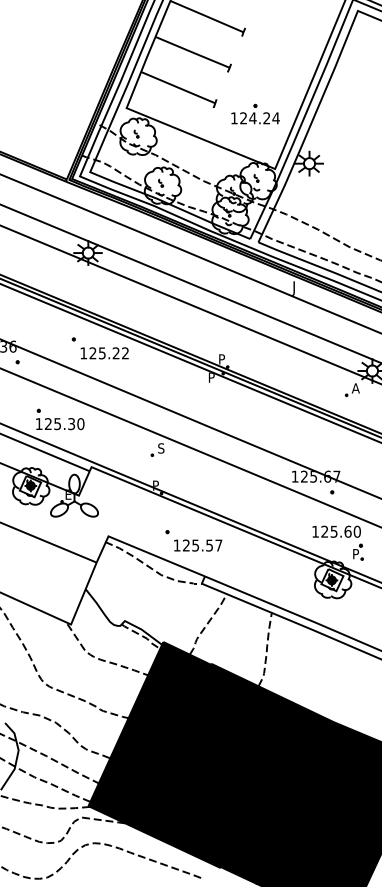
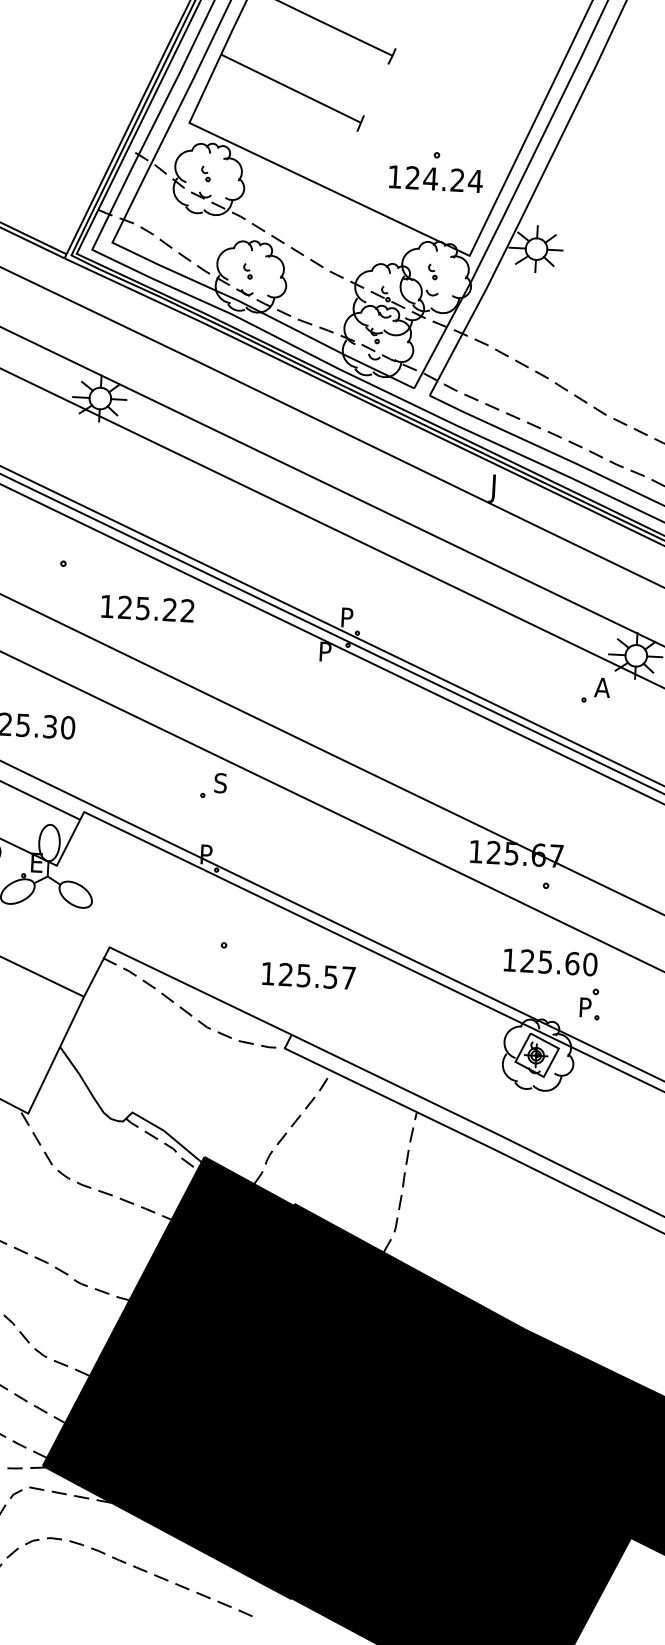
part: (255, 113) -> (436, 169), moved
text: (104, 353) -> (147, 609), moved
text: (198, 545) -> (309, 975), moved

